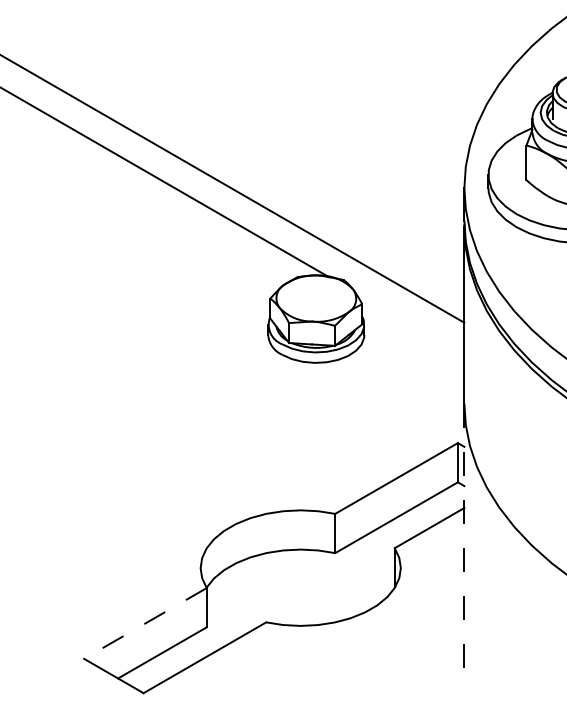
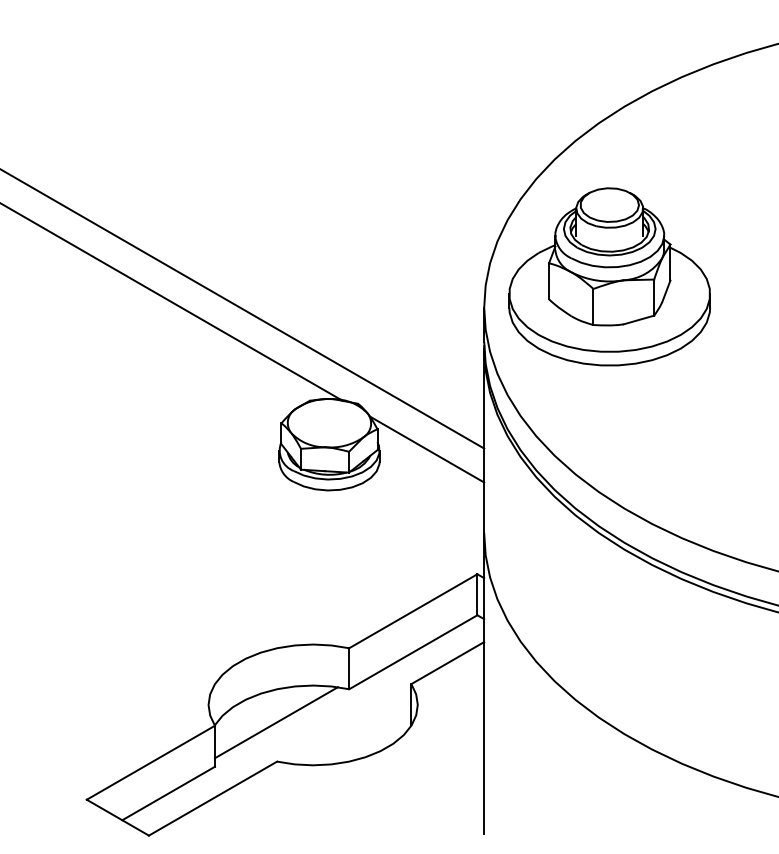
line: (409, 323) -> (426, 449), added
line: (464, 548) -> (484, 684), dashed -> solid
line: (264, 584) -> (275, 722), added
line: (145, 623) -> (150, 762), dashed -> solid

